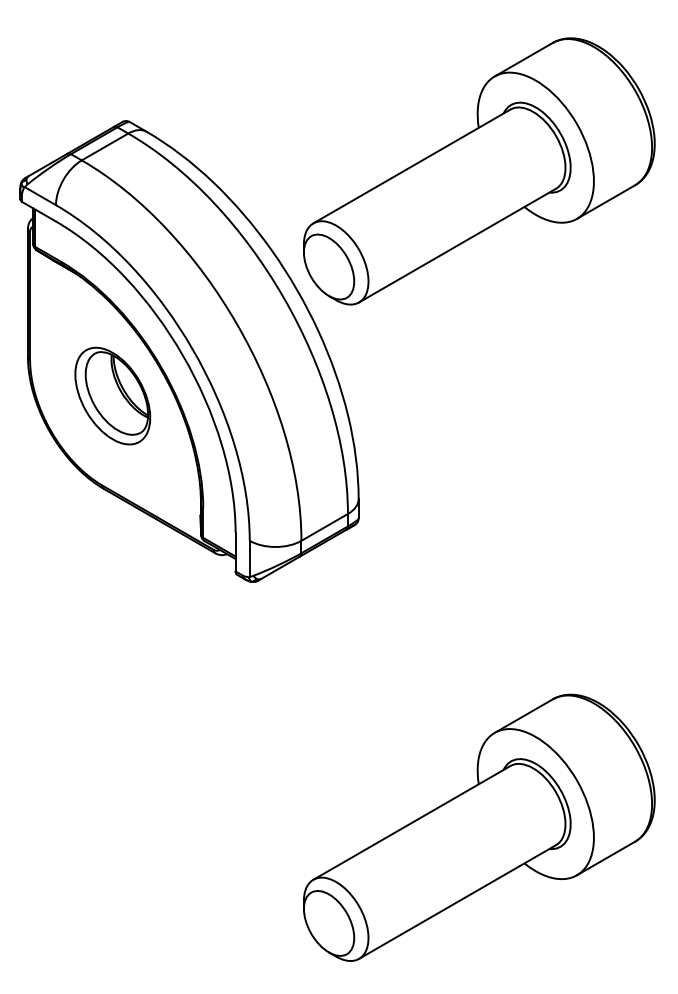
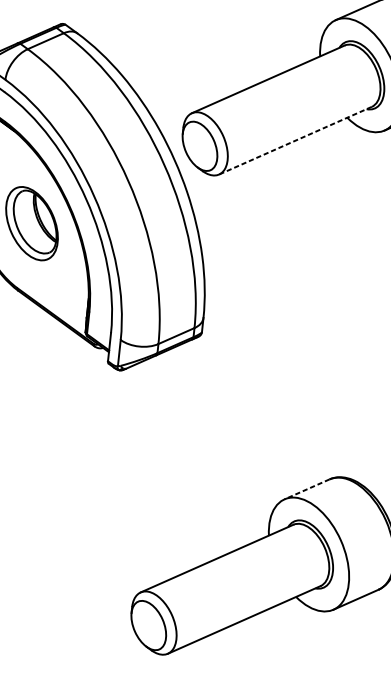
line: (457, 245) -> (295, 140), solid -> dashed
line: (523, 716) -> (306, 489), solid -> dashed

